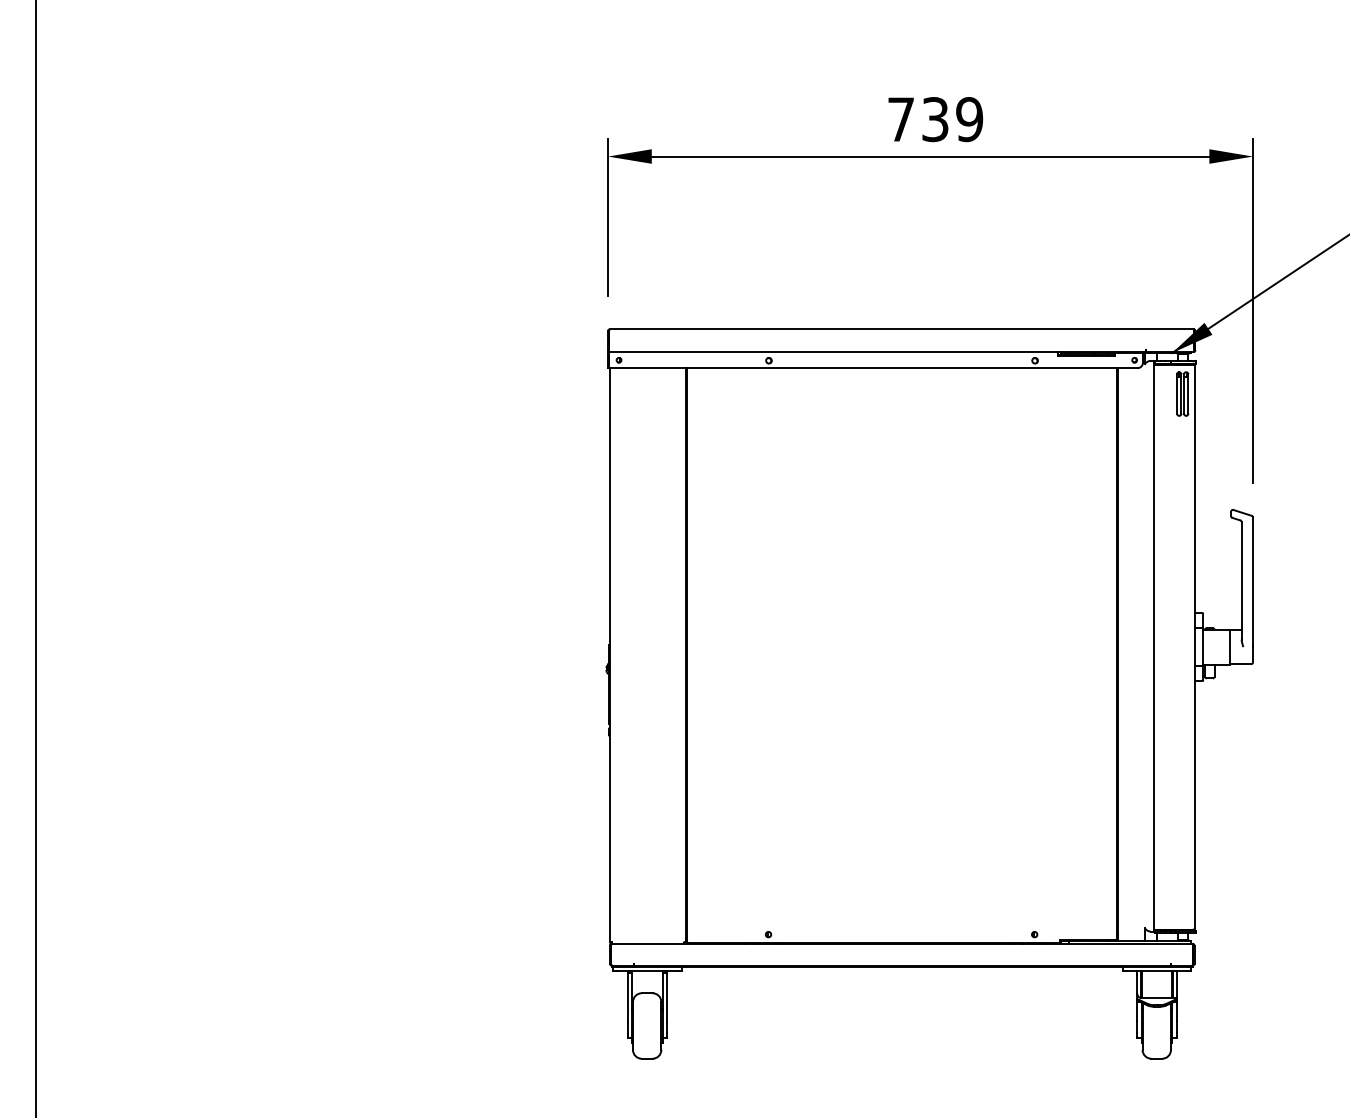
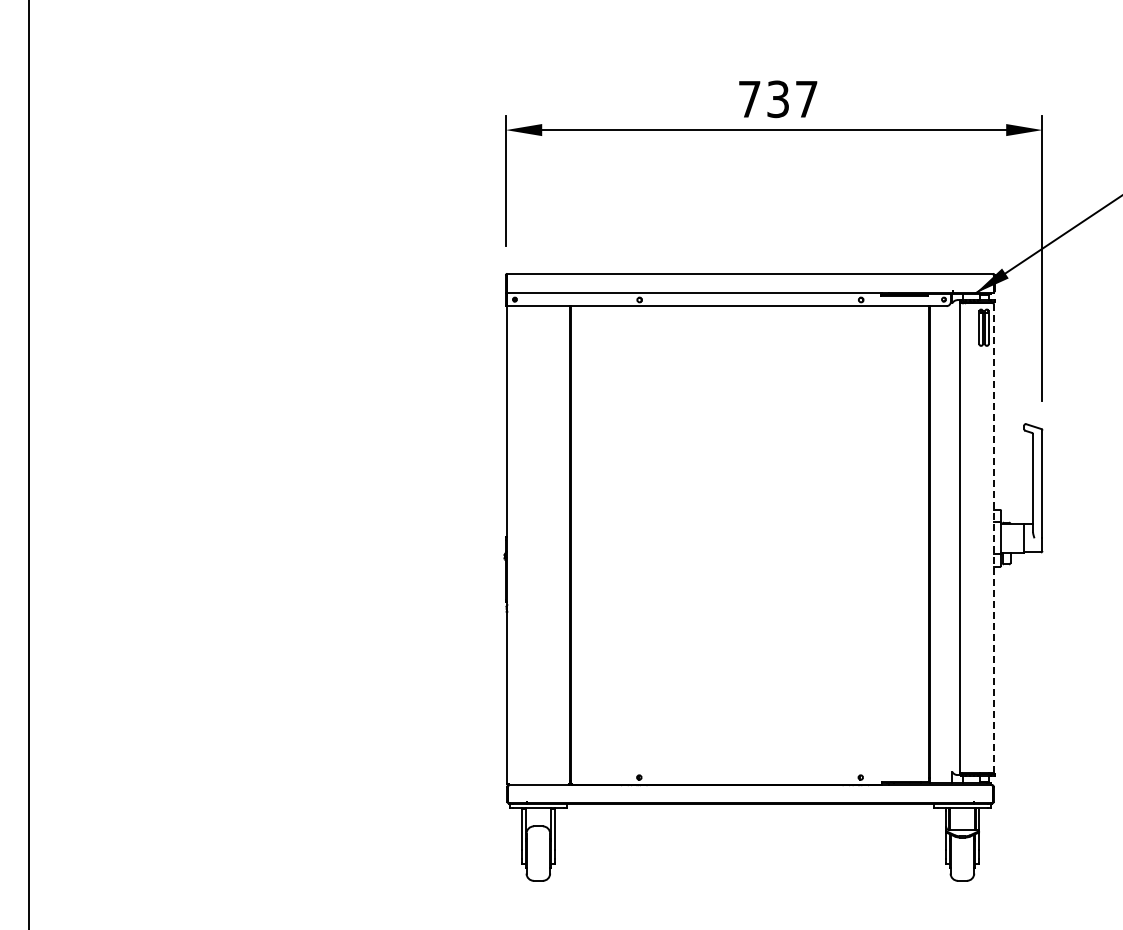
text: (969, 119) -> (806, 99), 739 -> 737
line: (1194, 647) -> (993, 538), solid -> dashed

